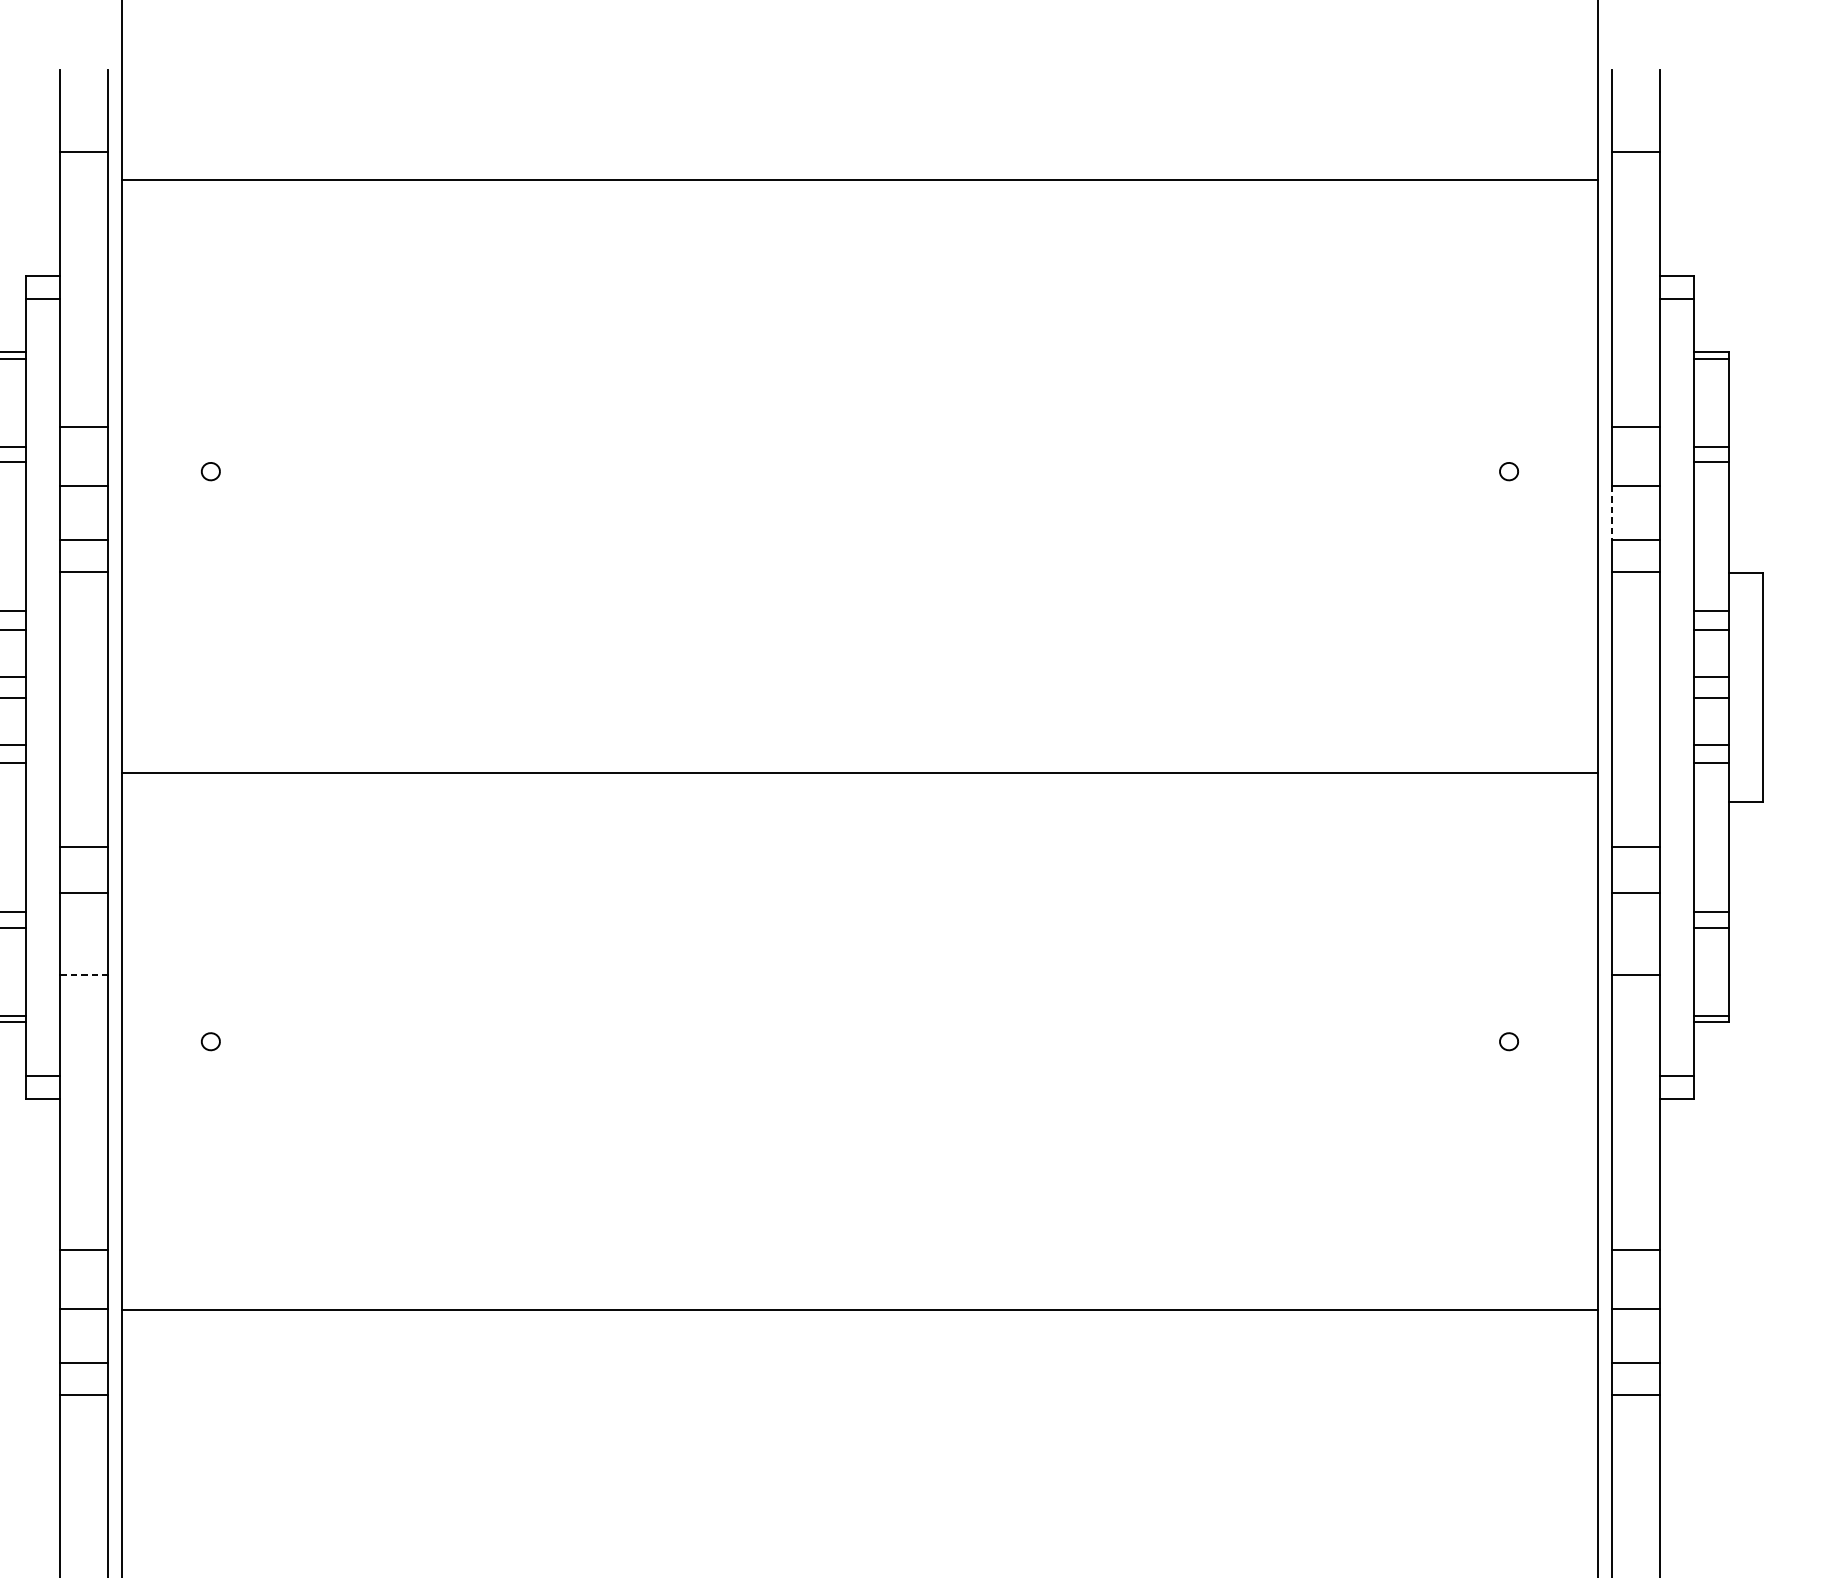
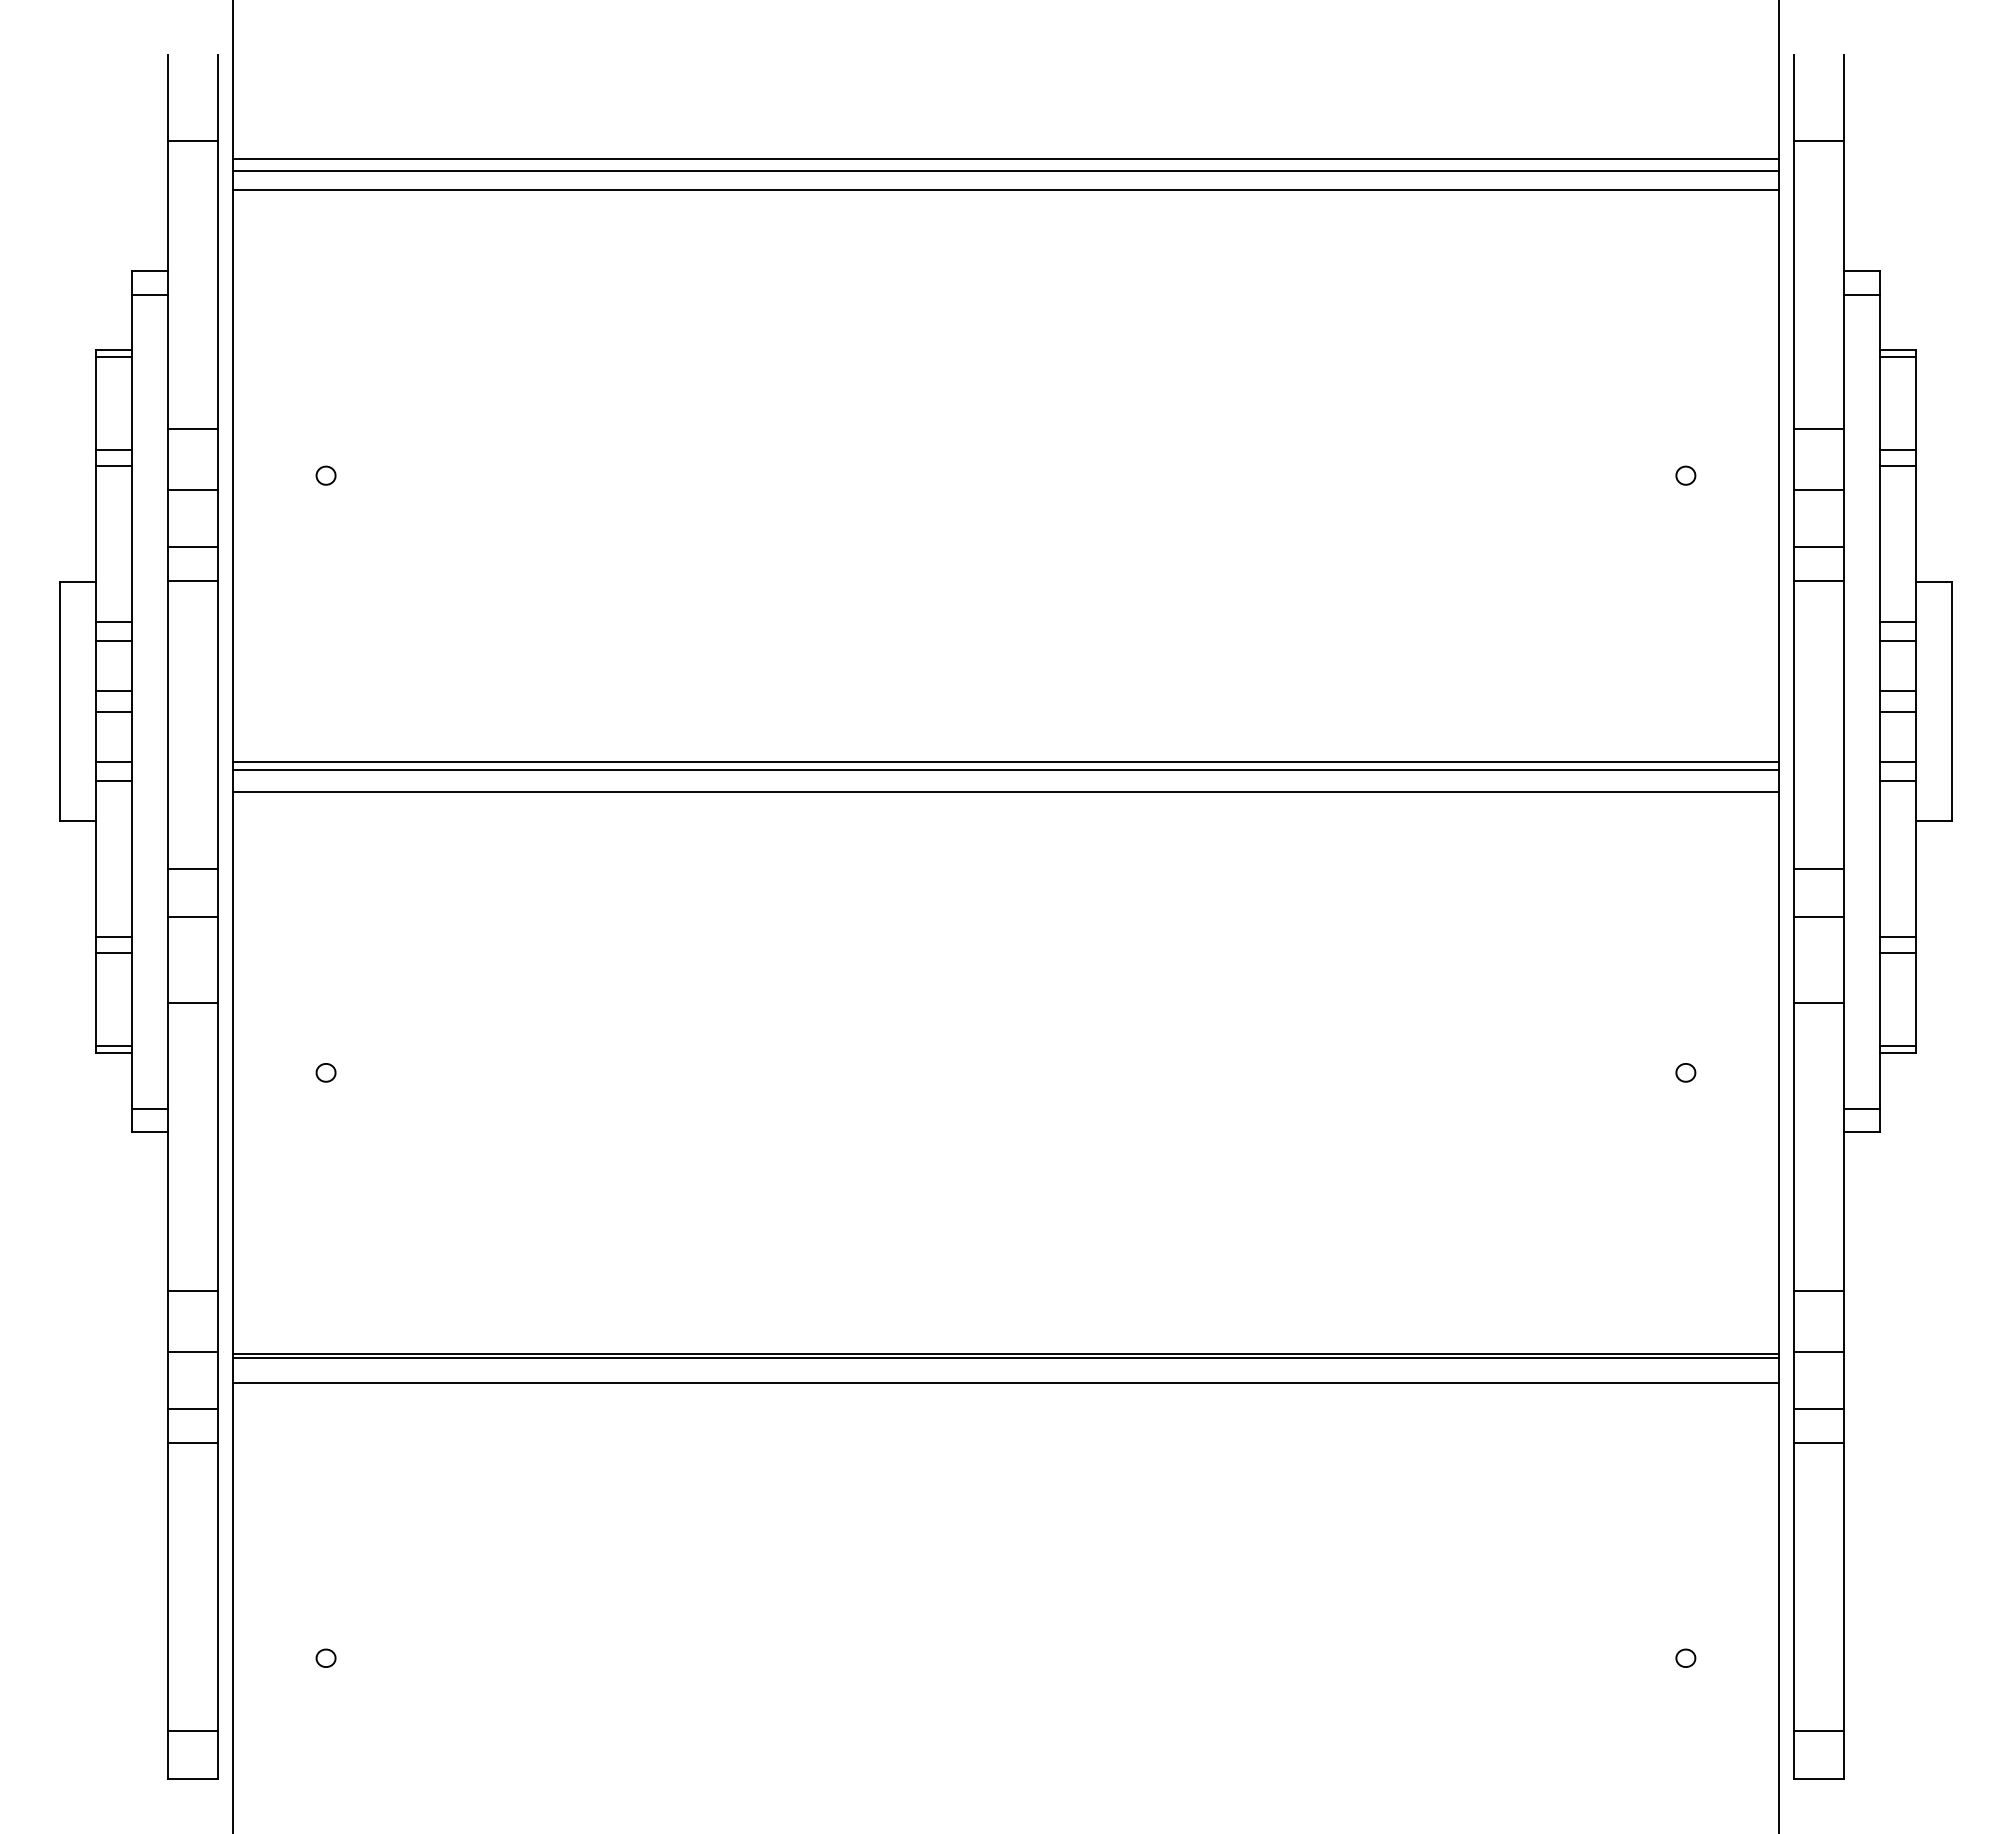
line: (859, 169) -> (1005, 159), added
line: (859, 198) -> (1005, 189), added
line: (1611, 513) -> (1793, 519), dashed -> solid
line: (859, 744) -> (1005, 761), added
line: (859, 752) -> (1005, 769), added
line: (84, 975) -> (193, 1003), dashed -> solid
line: (859, 1313) -> (1005, 1357), added
line: (859, 1338) -> (1005, 1383), added

